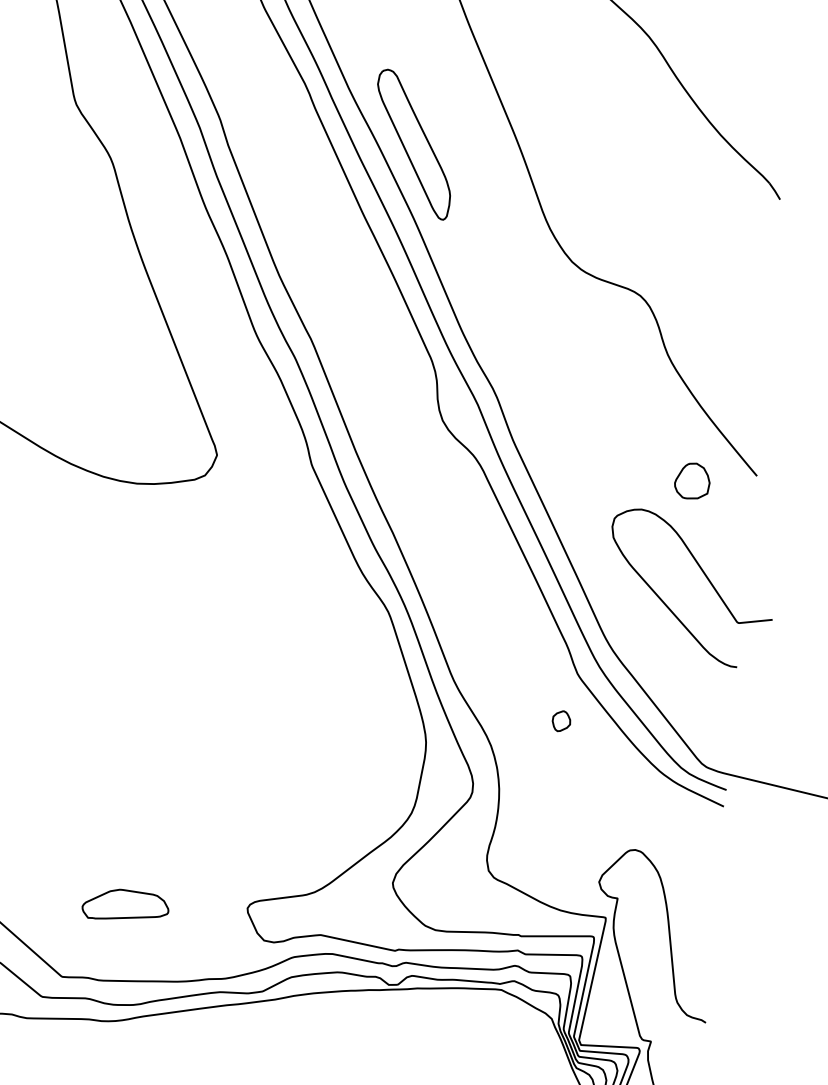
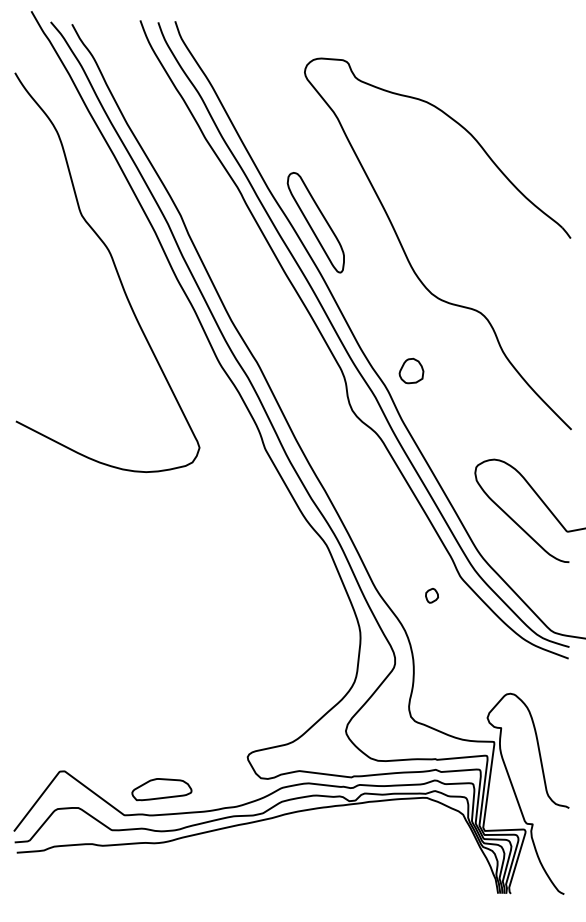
part: (692, 480) -> (411, 370), moved
part: (560, 720) -> (431, 595), moved
part: (125, 905) -> (161, 789), moved

